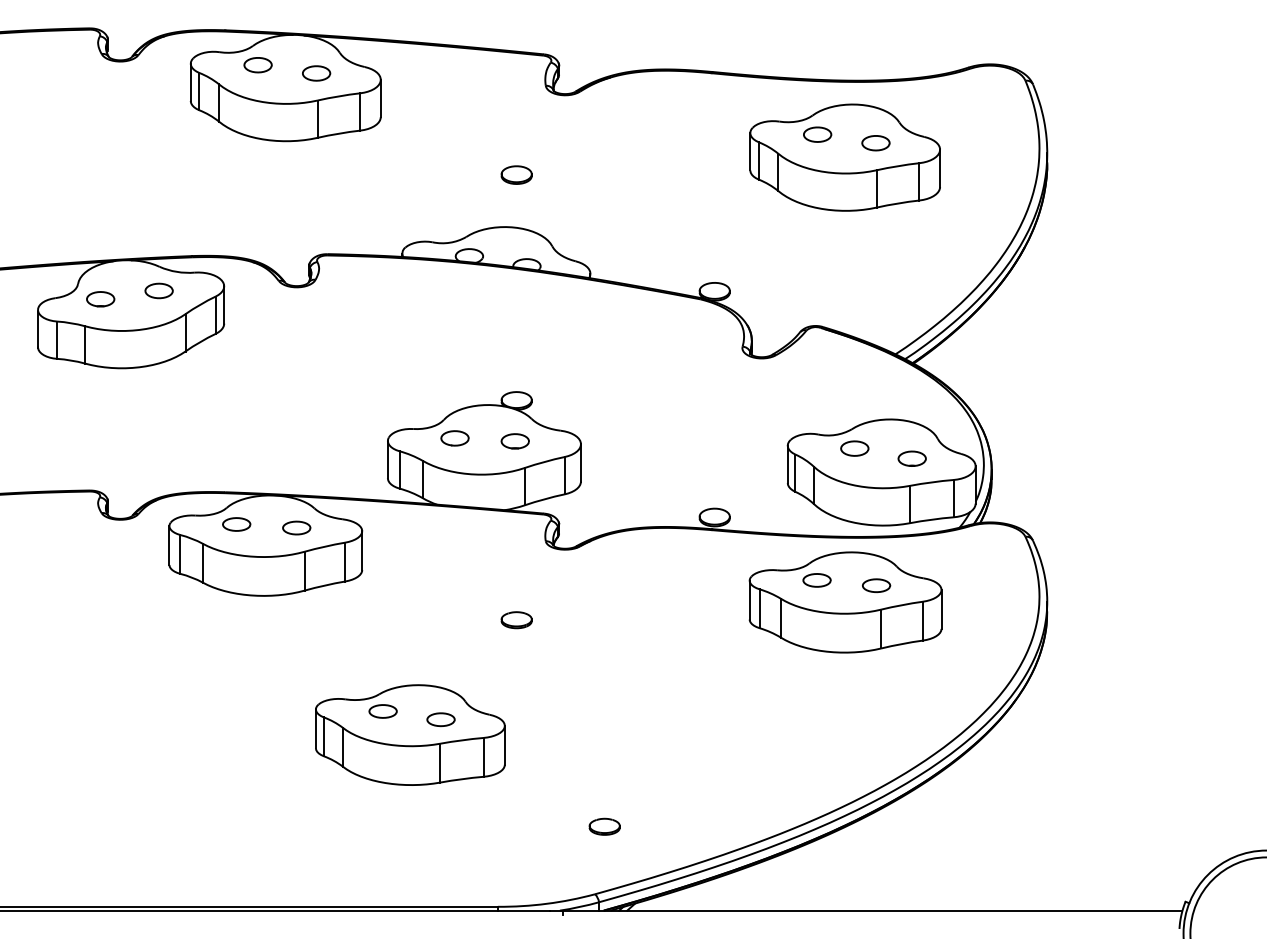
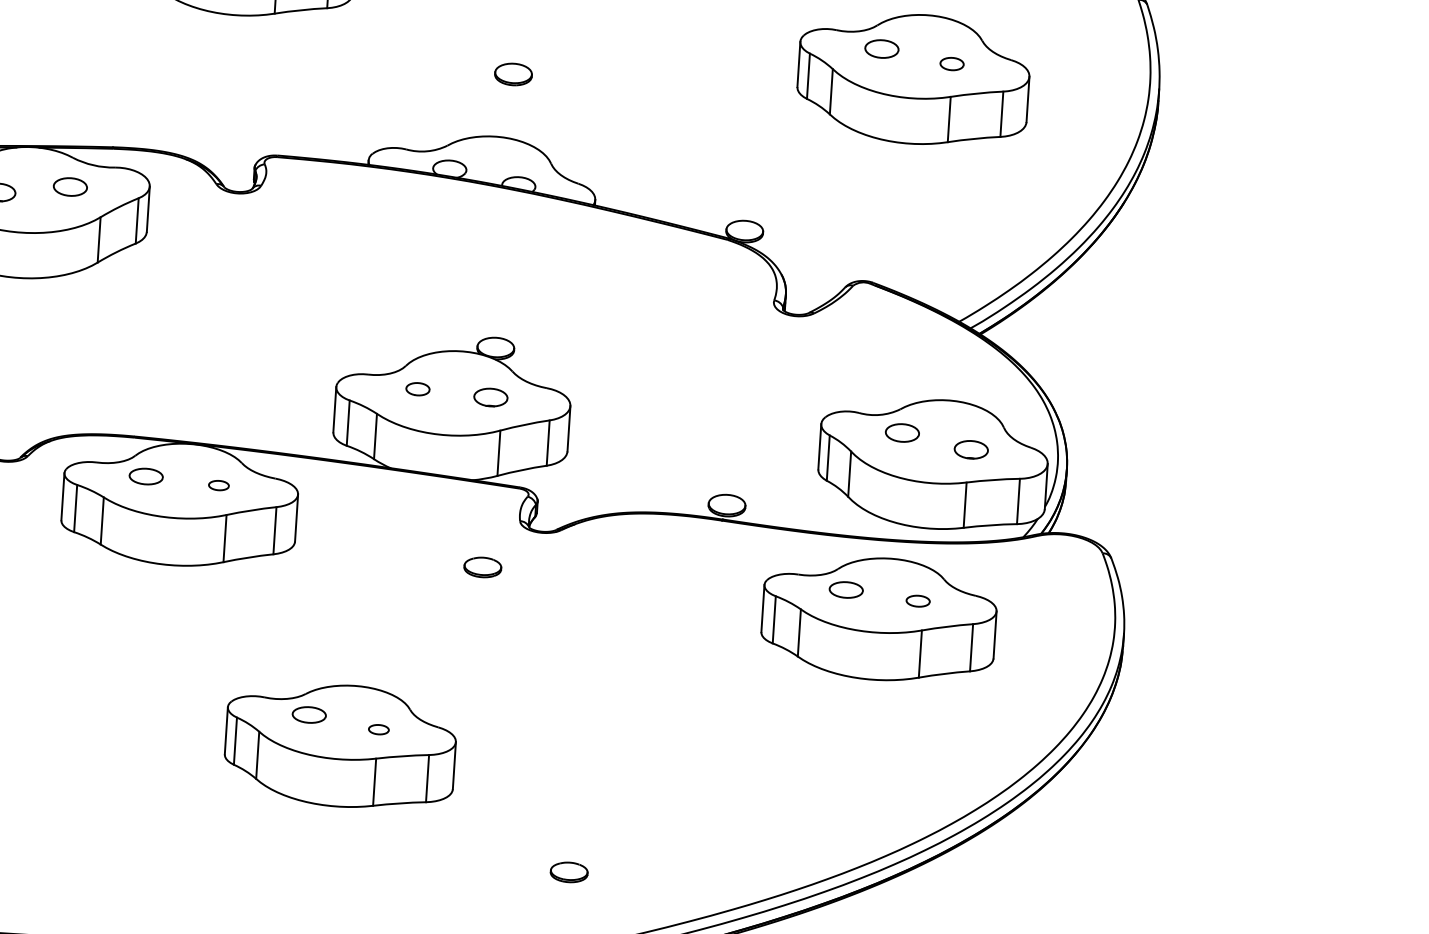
part: (875, 143) -> (951, 64), size x0.7
part: (454, 438) -> (417, 389), size x0.7
part: (296, 527) -> (218, 484), size x0.6
part: (876, 585) -> (918, 600), size x0.7
part: (516, 620) -> (482, 567), moved
part: (440, 719) -> (378, 729), size x0.6

